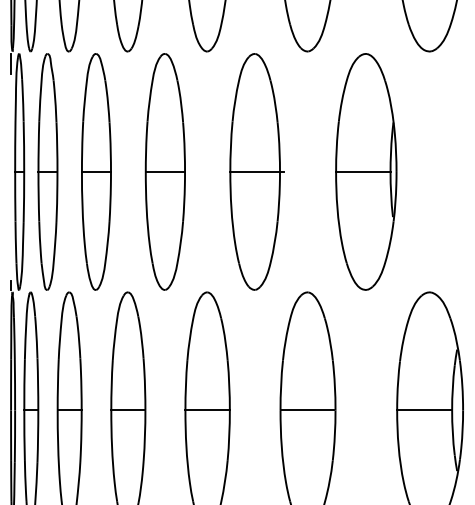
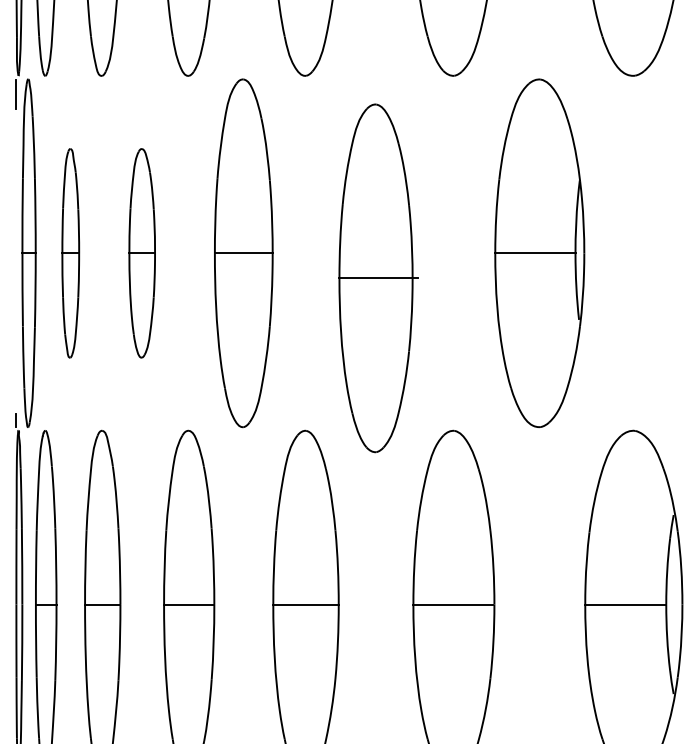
part: (47, 171) -> (70, 252), size x0.6
part: (96, 171) -> (142, 252), size x0.6
part: (256, 171) -> (377, 277), moved

